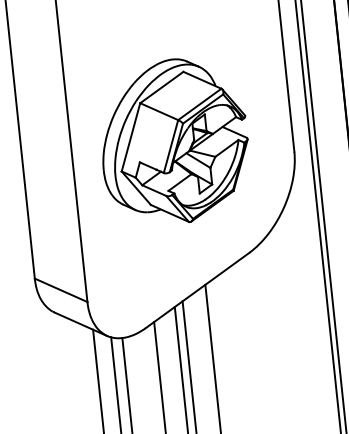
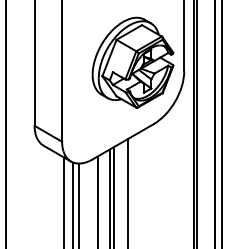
part: (173, 141) -> (132, 62), moved

